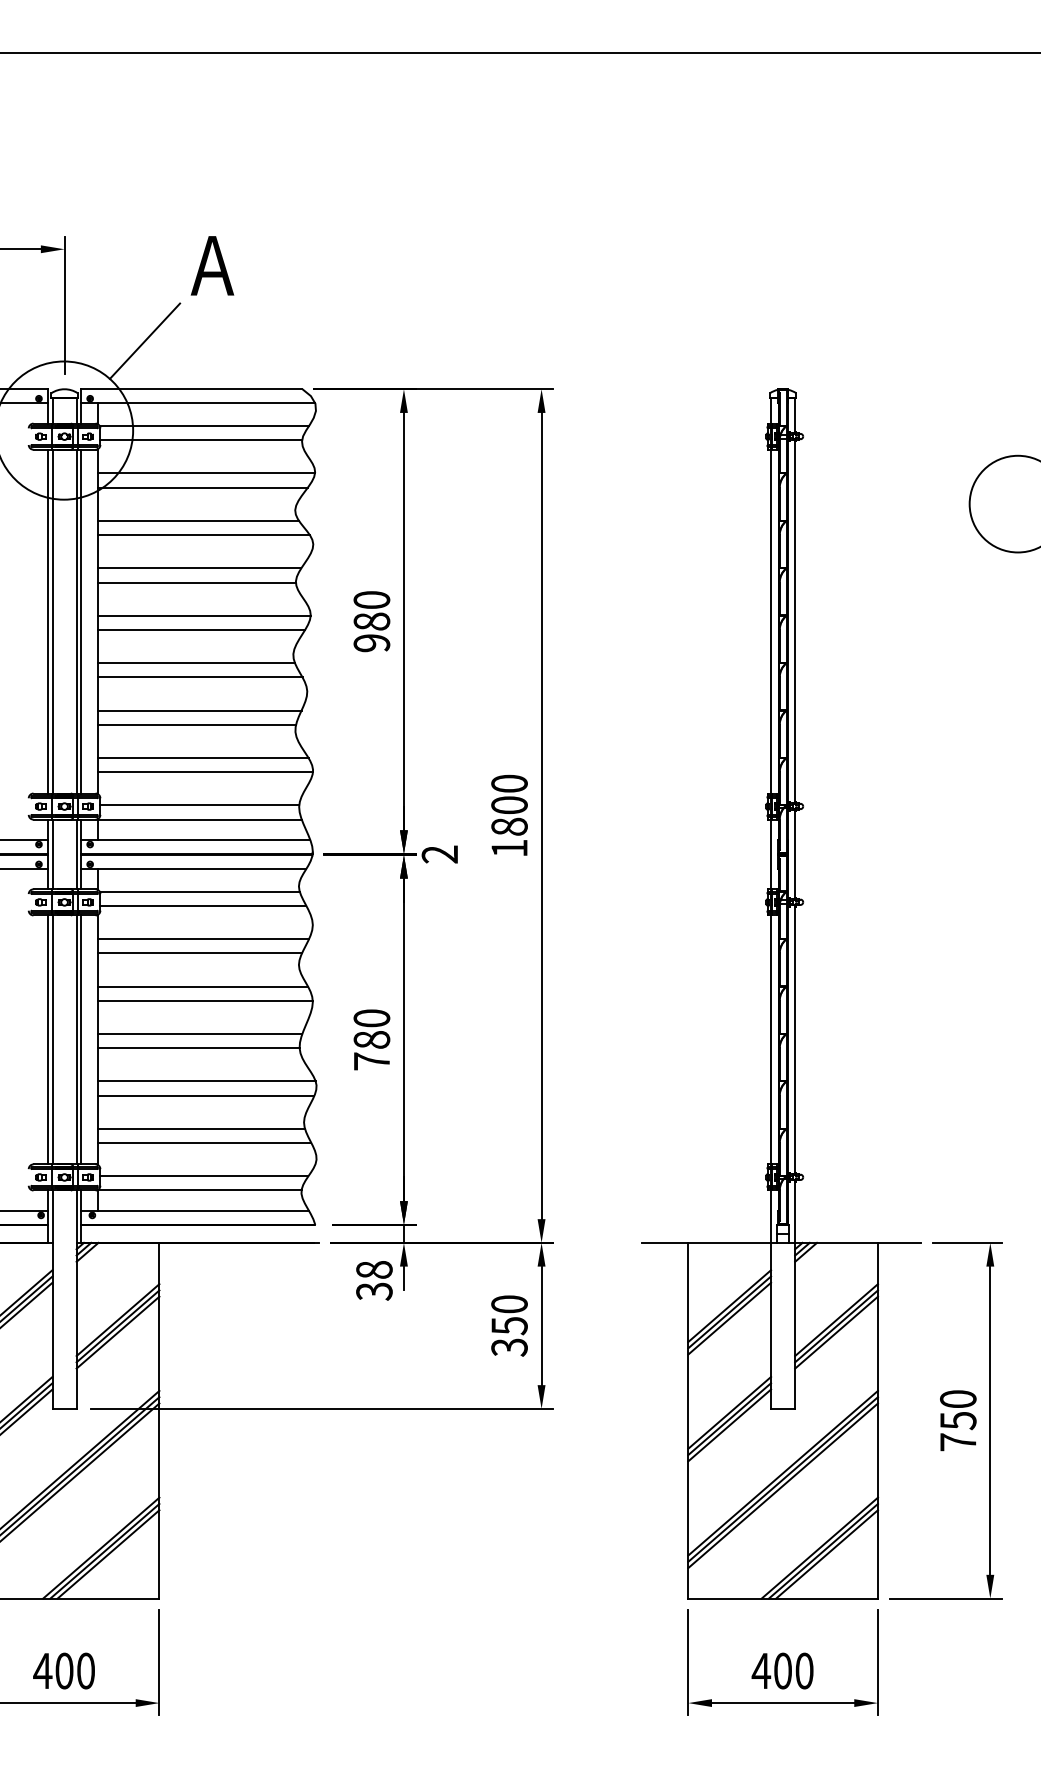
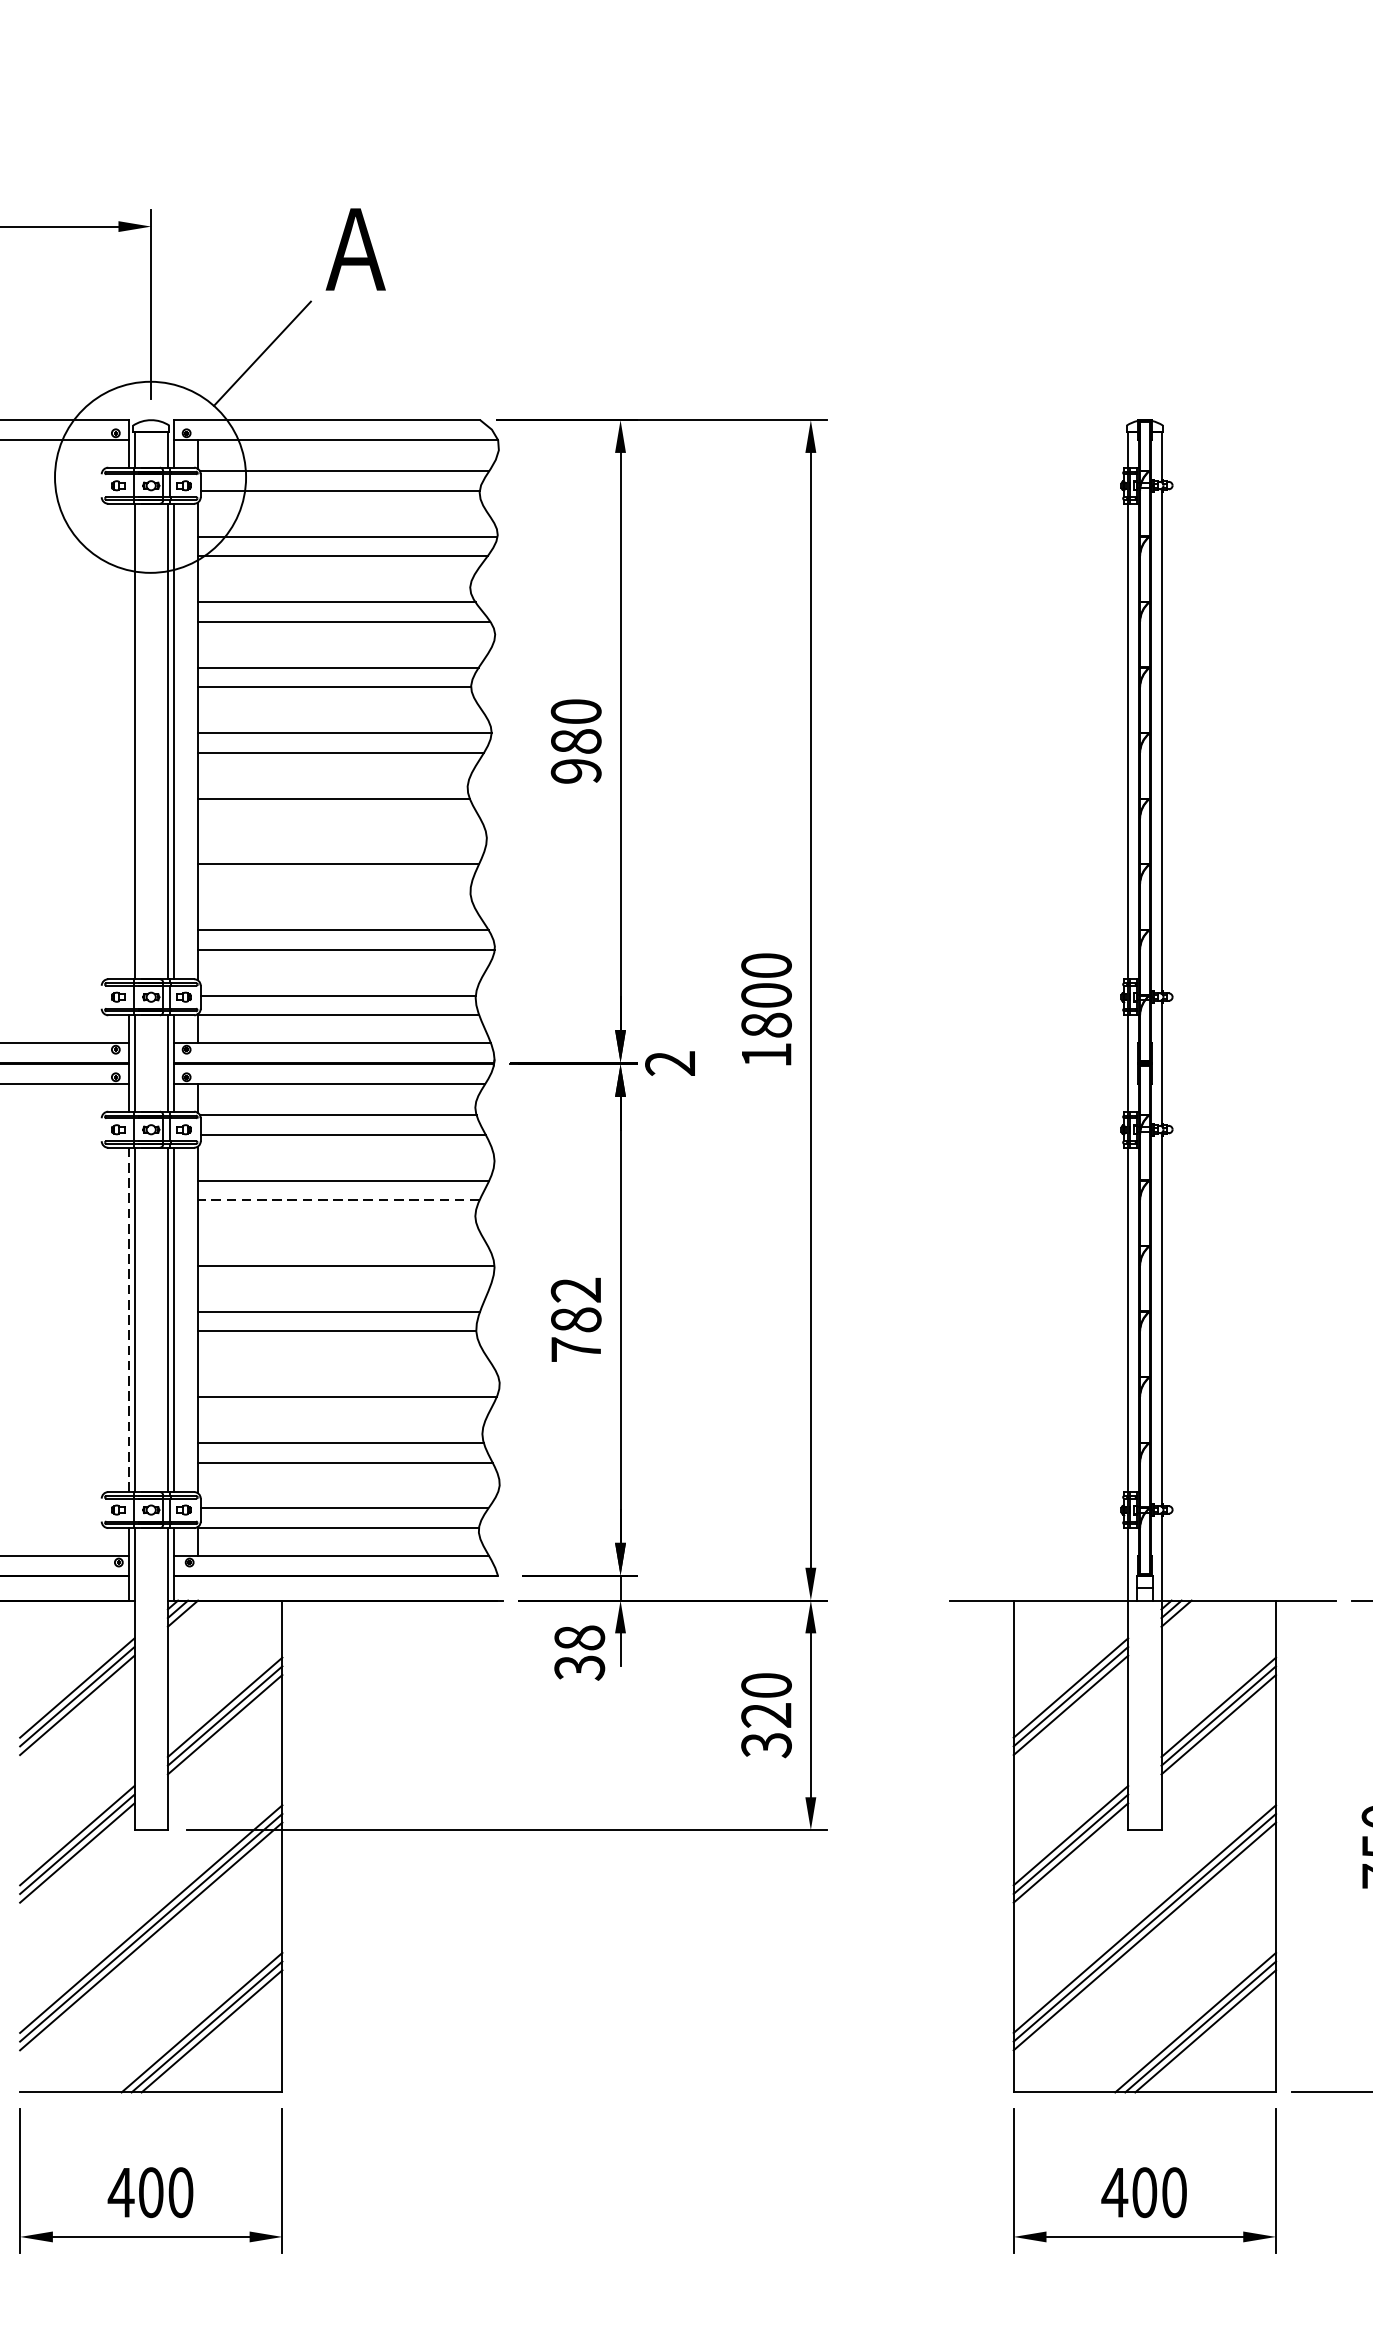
line: (48, 621) -> (129, 741), removed
line: (200, 677) -> (339, 818), removed
line: (197, 724) -> (335, 883), removed
line: (200, 953) -> (339, 1200), solid -> dashed
line: (203, 986) -> (343, 1246), removed
text: (371, 1018) -> (575, 1290), 780 -> 782
line: (48, 1040) -> (129, 1320), solid -> dashed
line: (206, 1081) -> (347, 1377), removed
text: (509, 1326) -> (766, 1716), 350 -> 320

